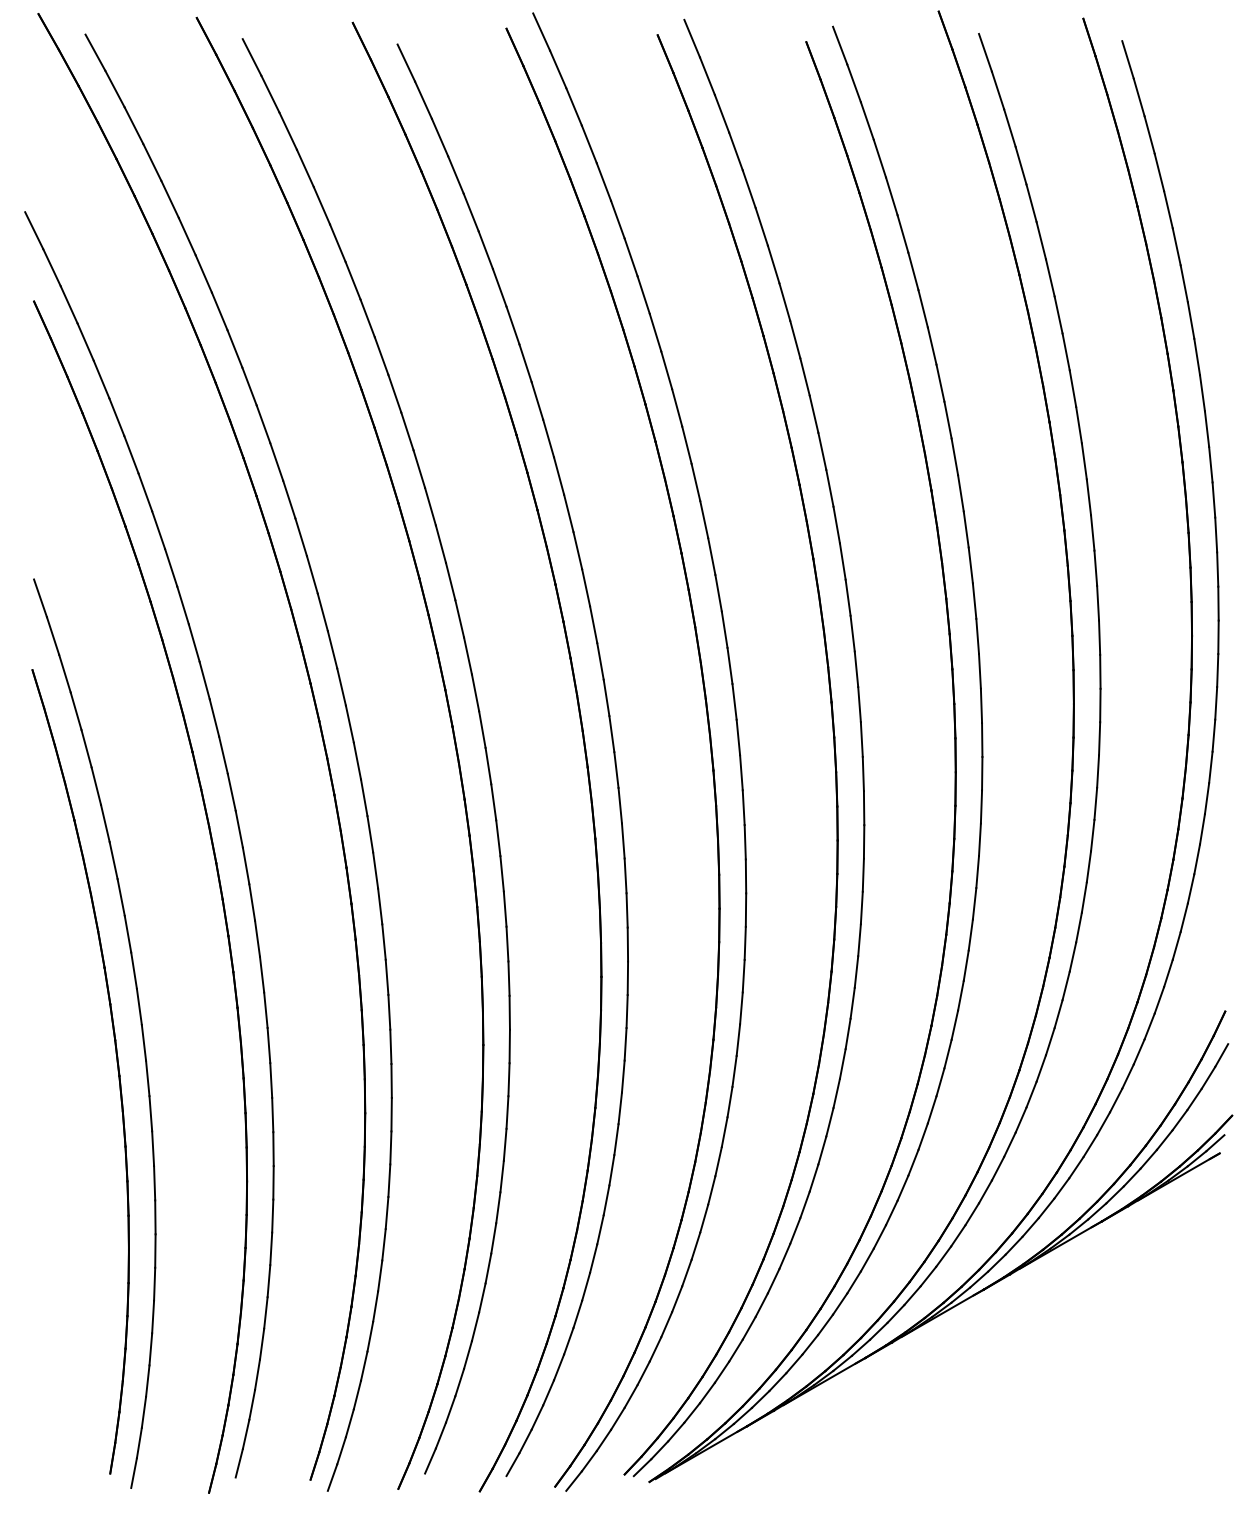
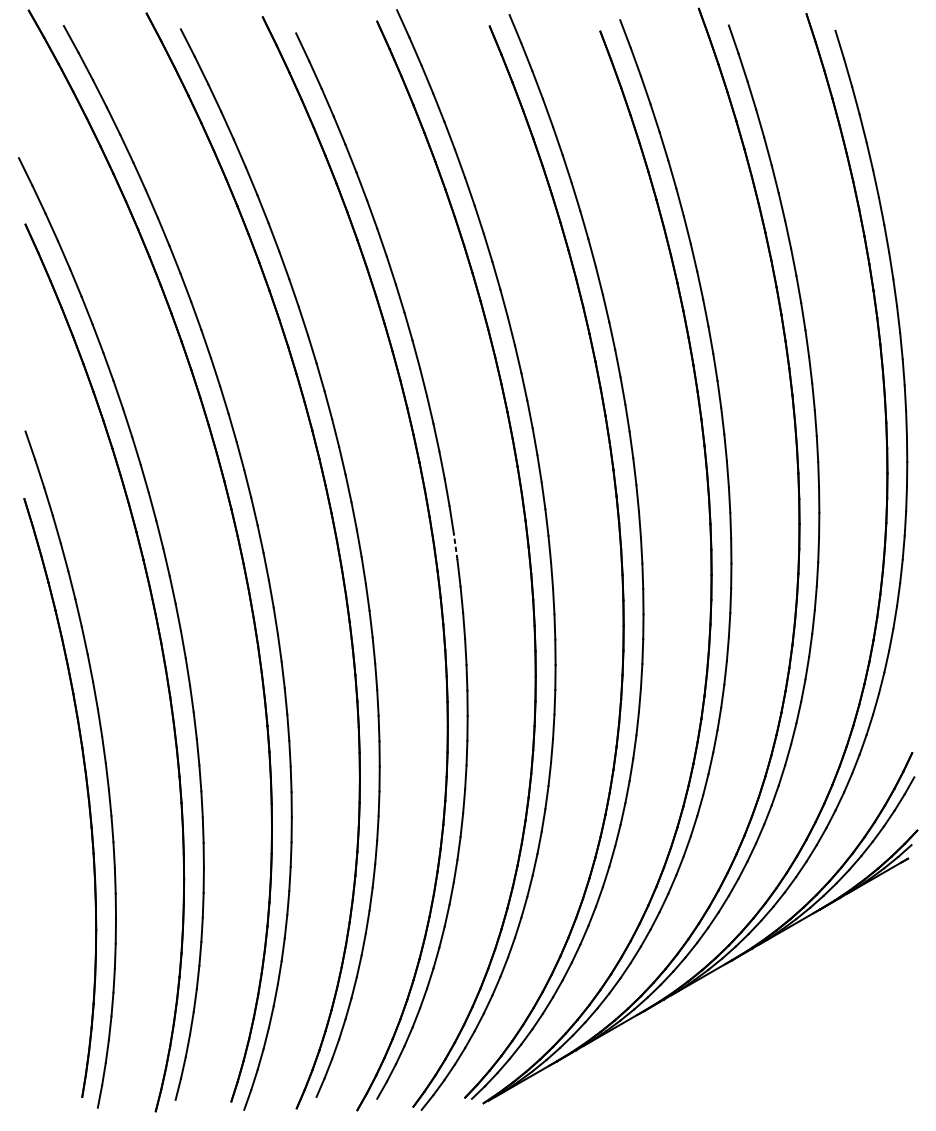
line: (611, 733) -> (455, 546), solid -> dashed

